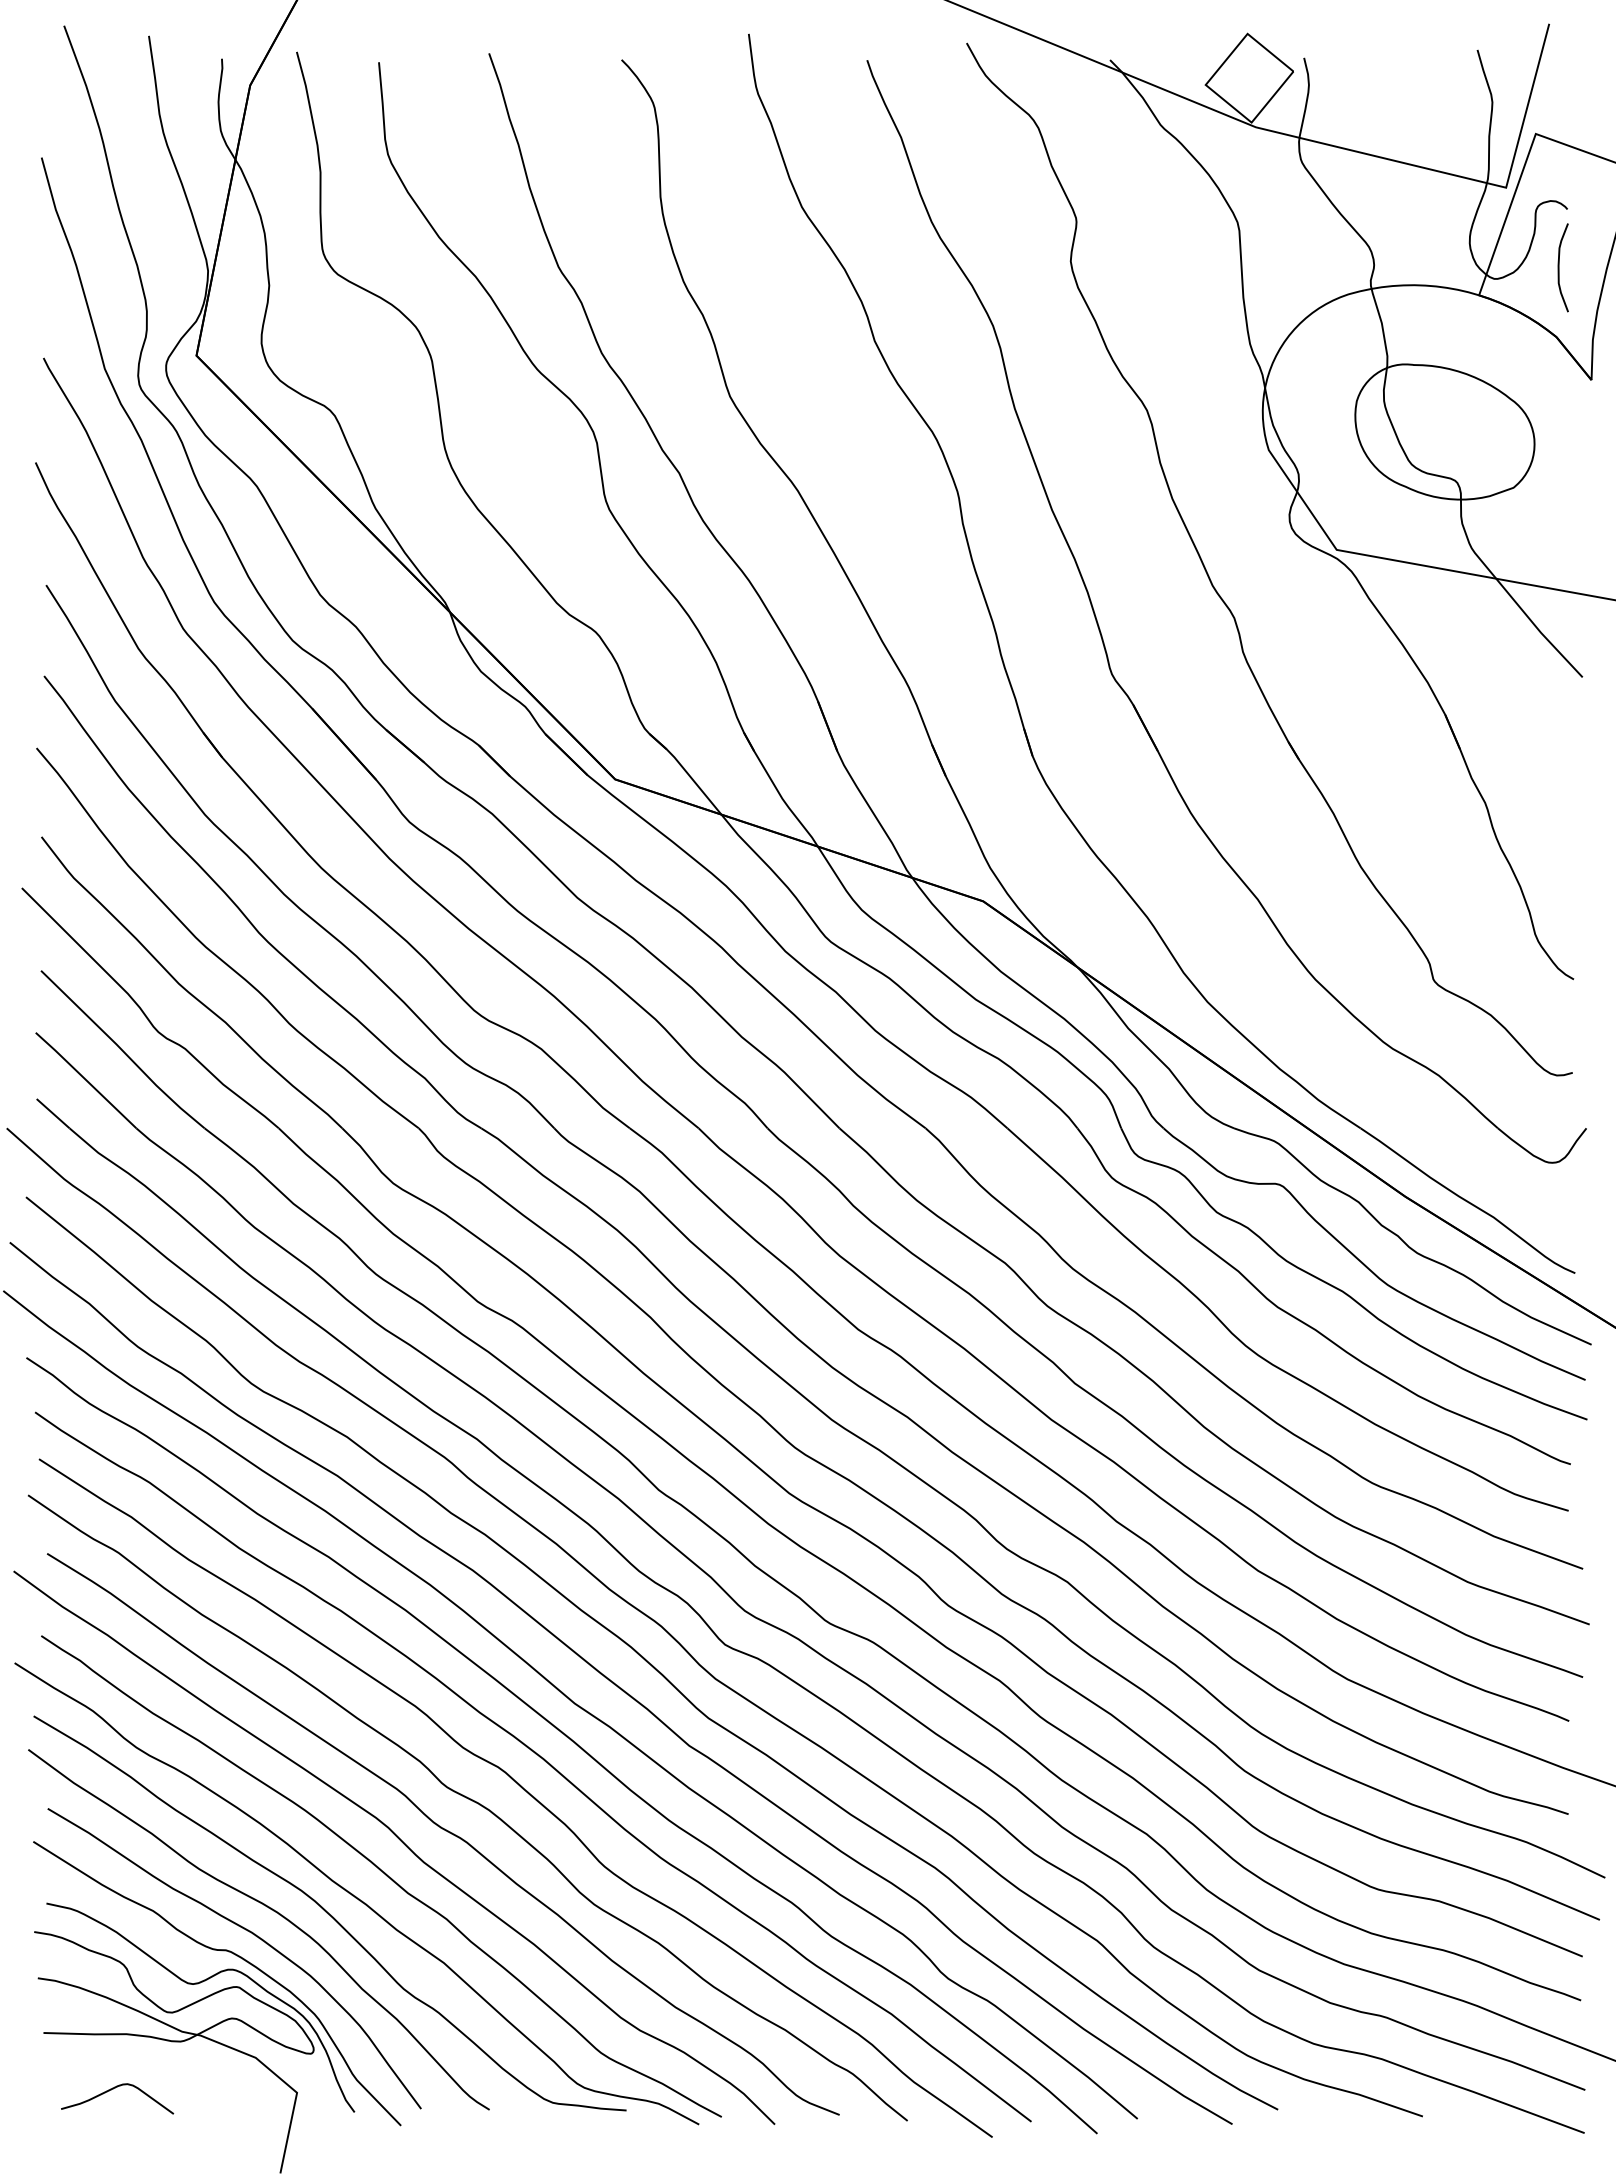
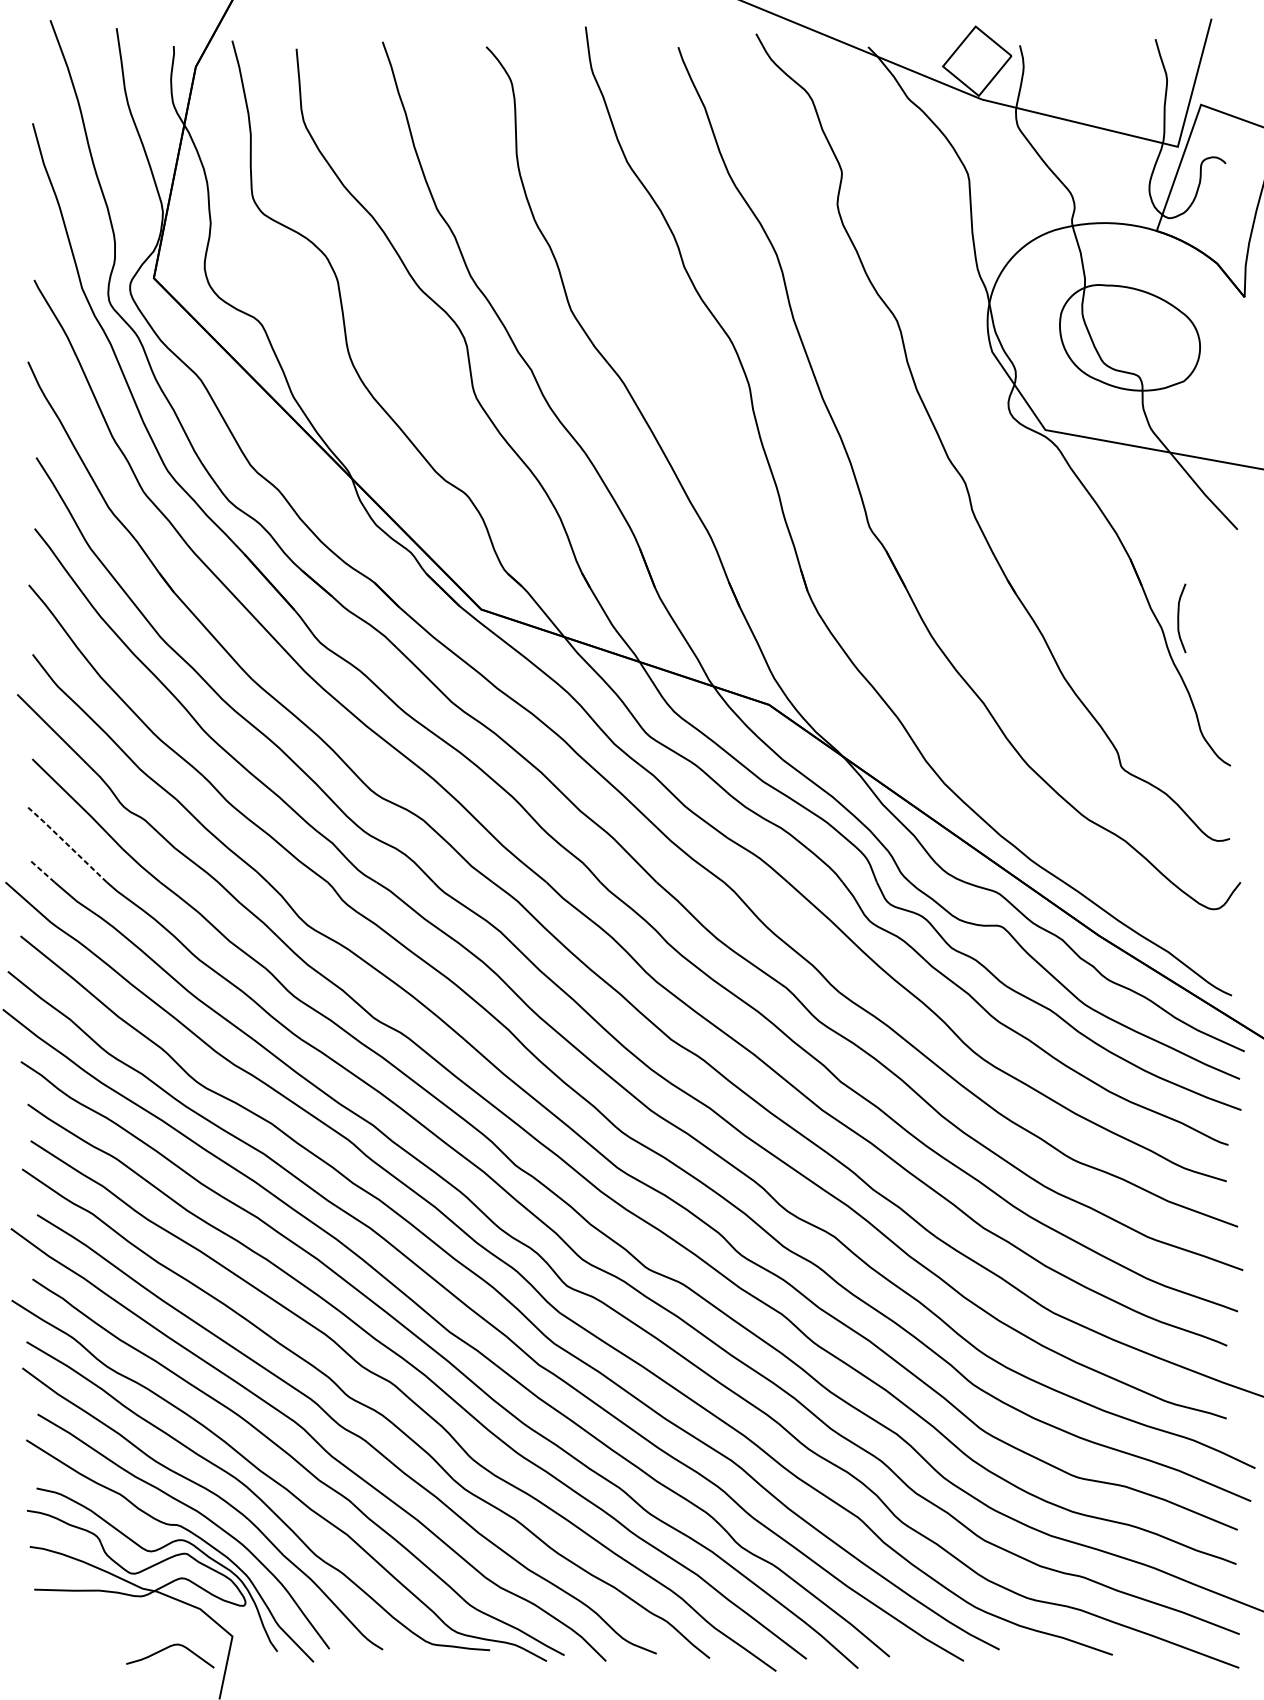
curve: (1559, 267) -> (1178, 618), moved
line: (85, 1079) -> (67, 844), solid -> dashed
line: (52, 1113) -> (41, 870), solid -> dashed
curve: (113, 2089) -> (167, 1648), moved

